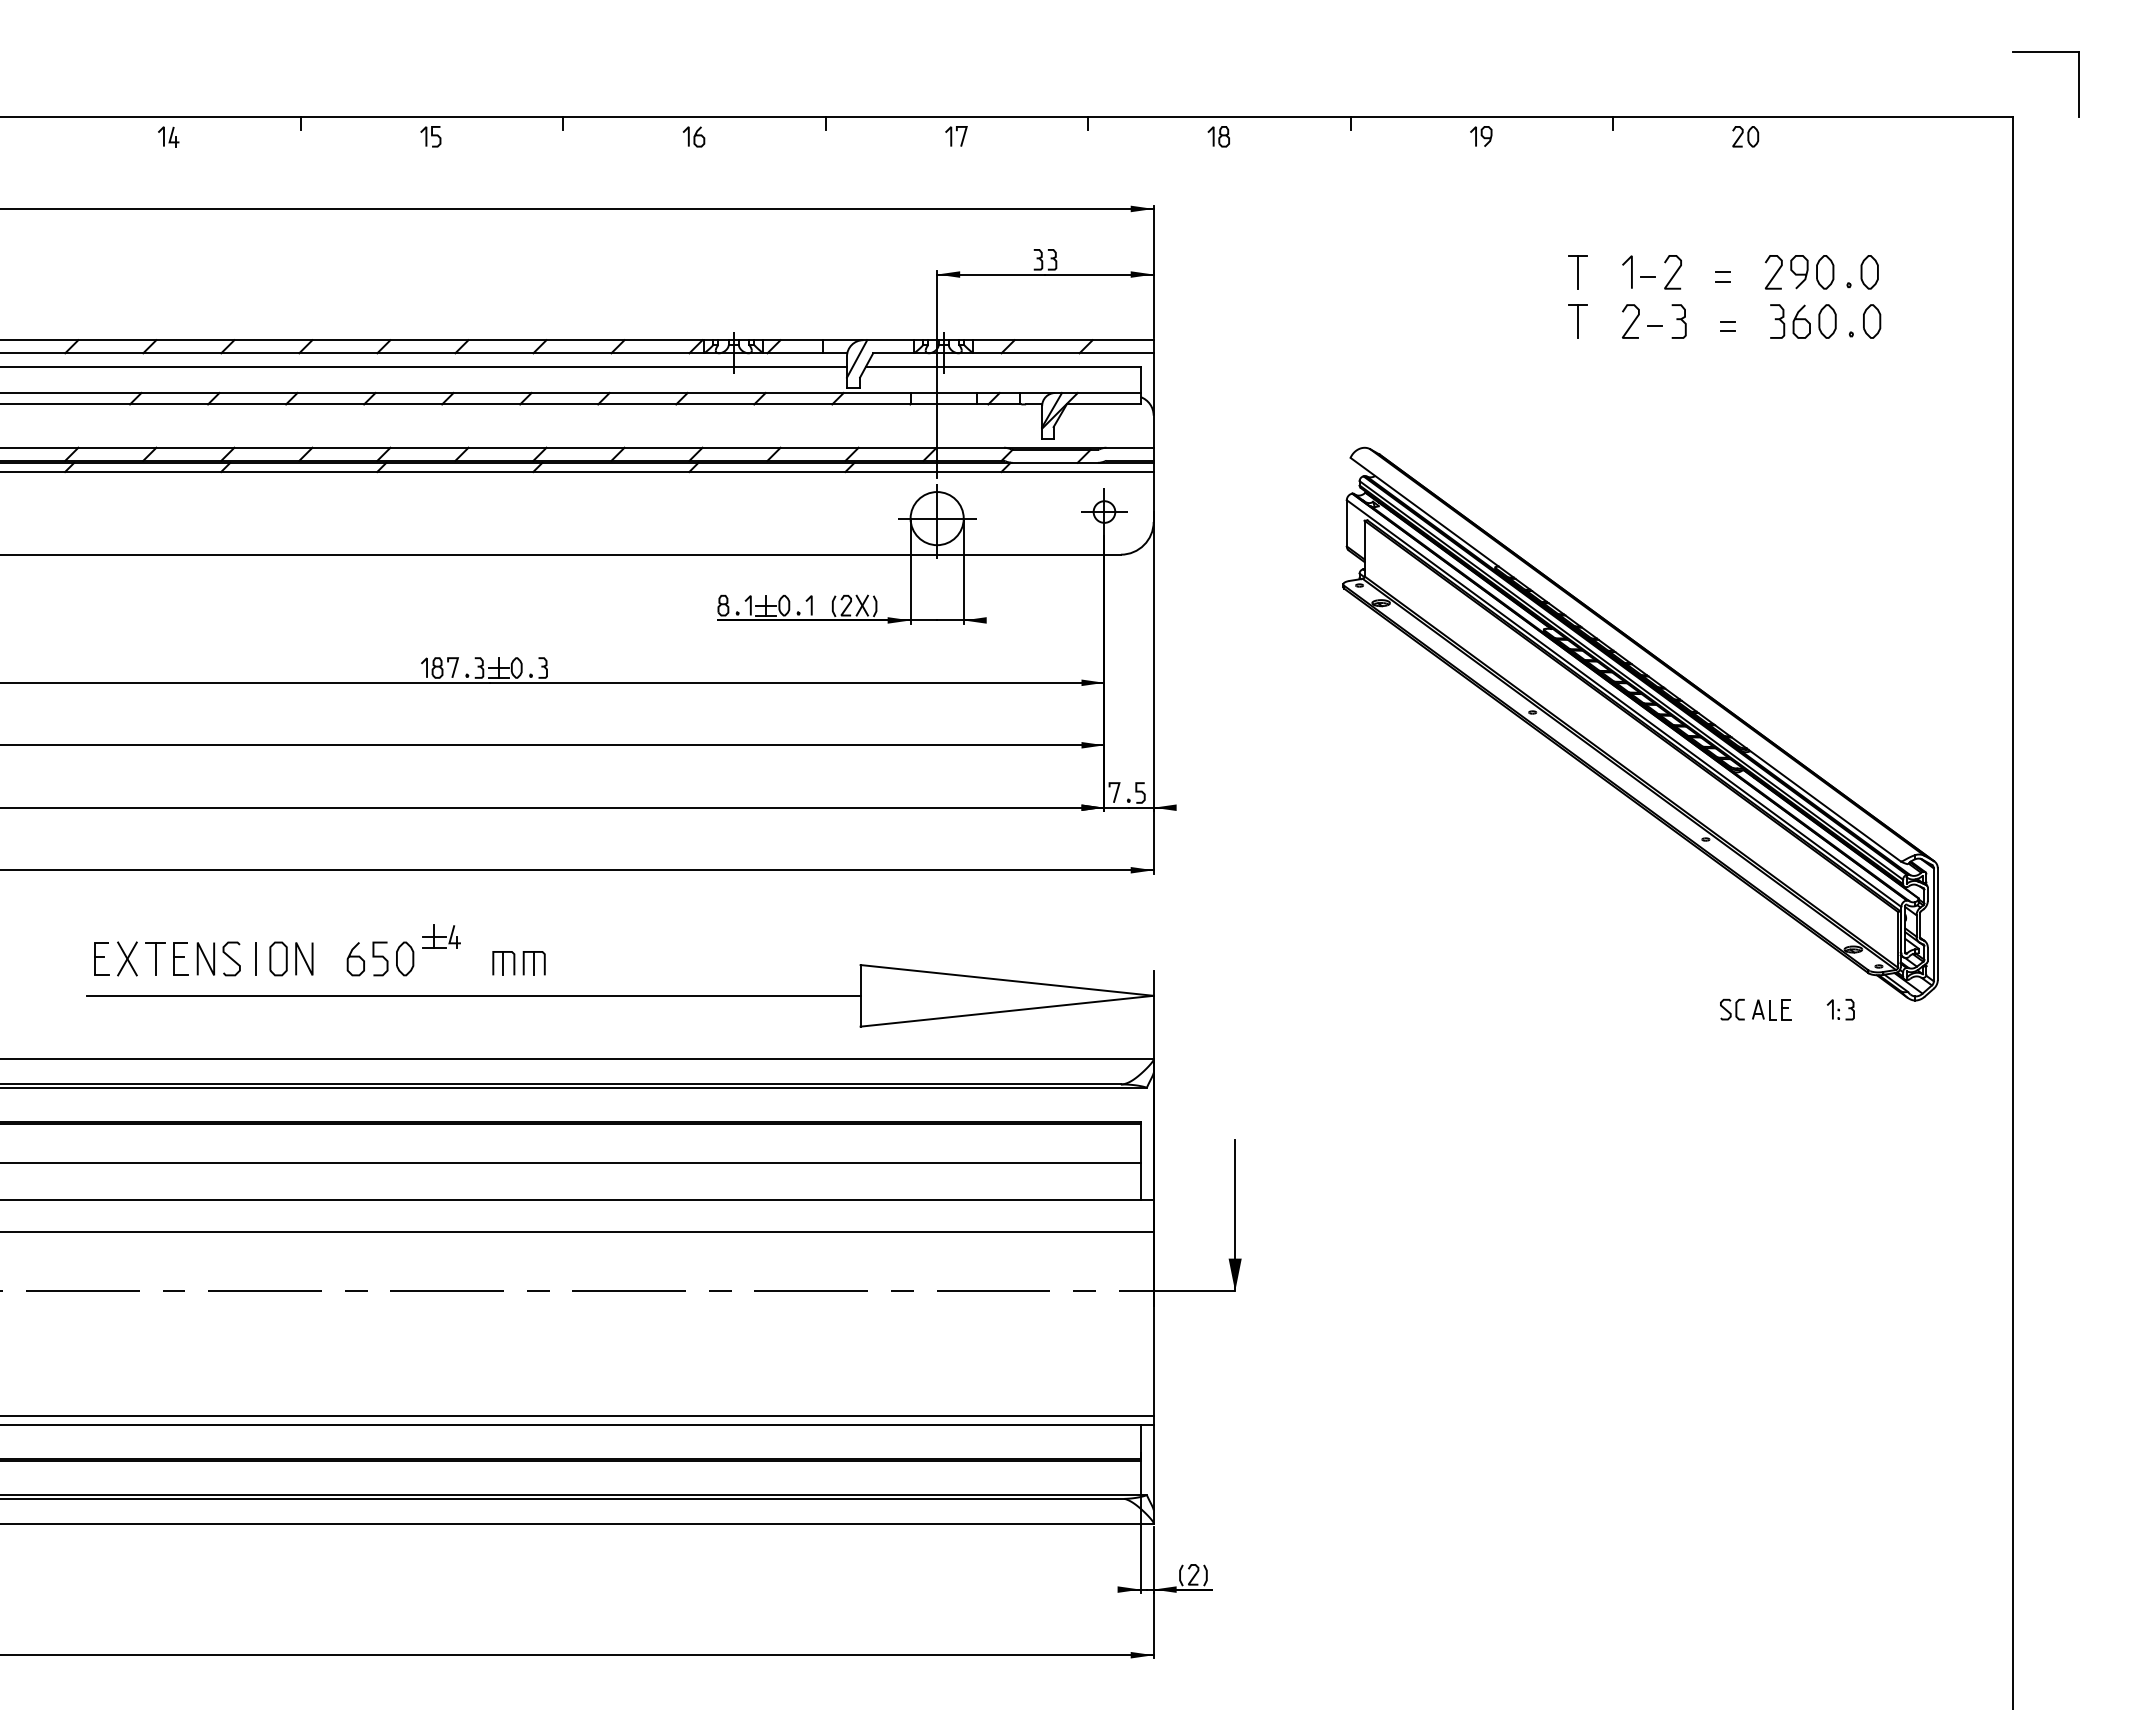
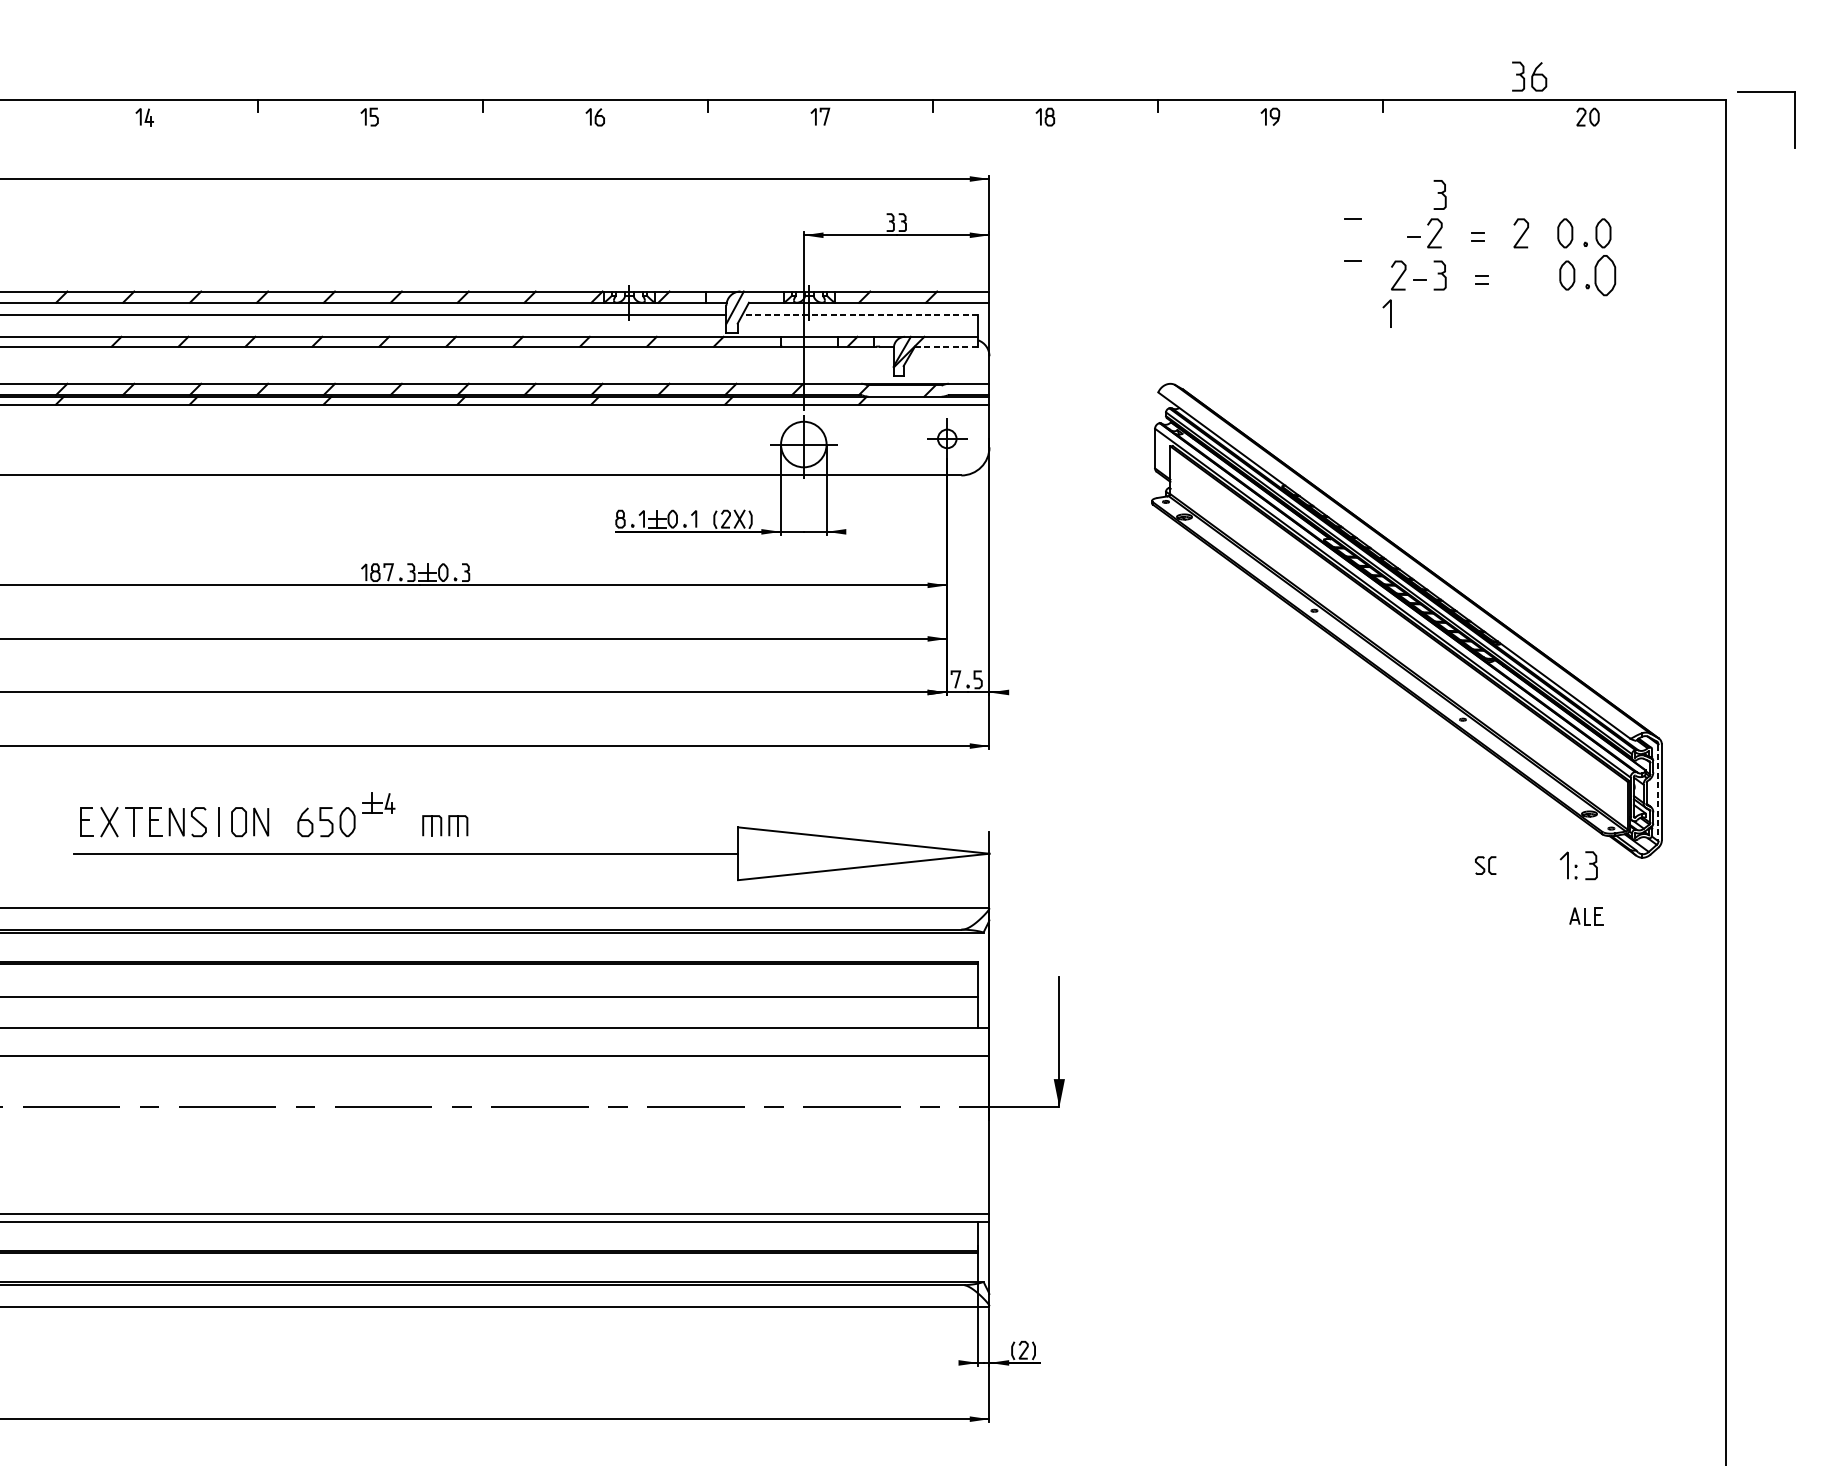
part: (2045, 52) -> (1766, 92), moved
part: (1745, 136) -> (1587, 116), moved
part: (1678, 227) -> (1439, 194), added
line: (1578, 271) -> (1353, 232), removed
line: (1631, 271) -> (1390, 313), moved
curve: (1799, 273) -> (1543, 234), removed
line: (1578, 321) -> (1353, 275), removed
part: (1790, 321) -> (1529, 76), moved
part: (1872, 321) -> (1605, 275), size x1.4
line: (1002, 367) -> (859, 314), solid -> dashed
line: (1103, 404) -> (946, 346), solid -> dashed
line: (1933, 925) -> (1658, 793), solid -> dashed
part: (1771, 1009) -> (1586, 916), moved
part: (1840, 1009) -> (1578, 865), size x1.6

